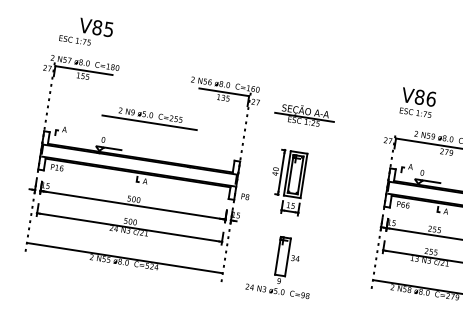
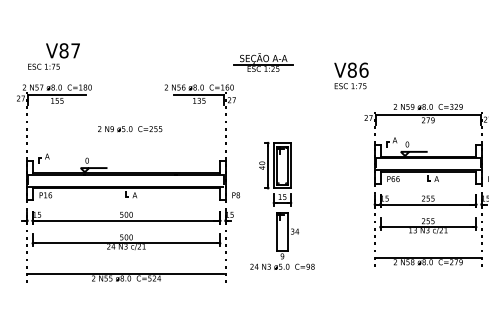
text: (108, 29) -> (75, 50), V85 -> V87
text: (418, 102) -> (351, 75), moved
part: (304, 115) -> (263, 62), moved
line: (148, 122) -> (129, 136), removed
part: (281, 265) -> (282, 240), moved

